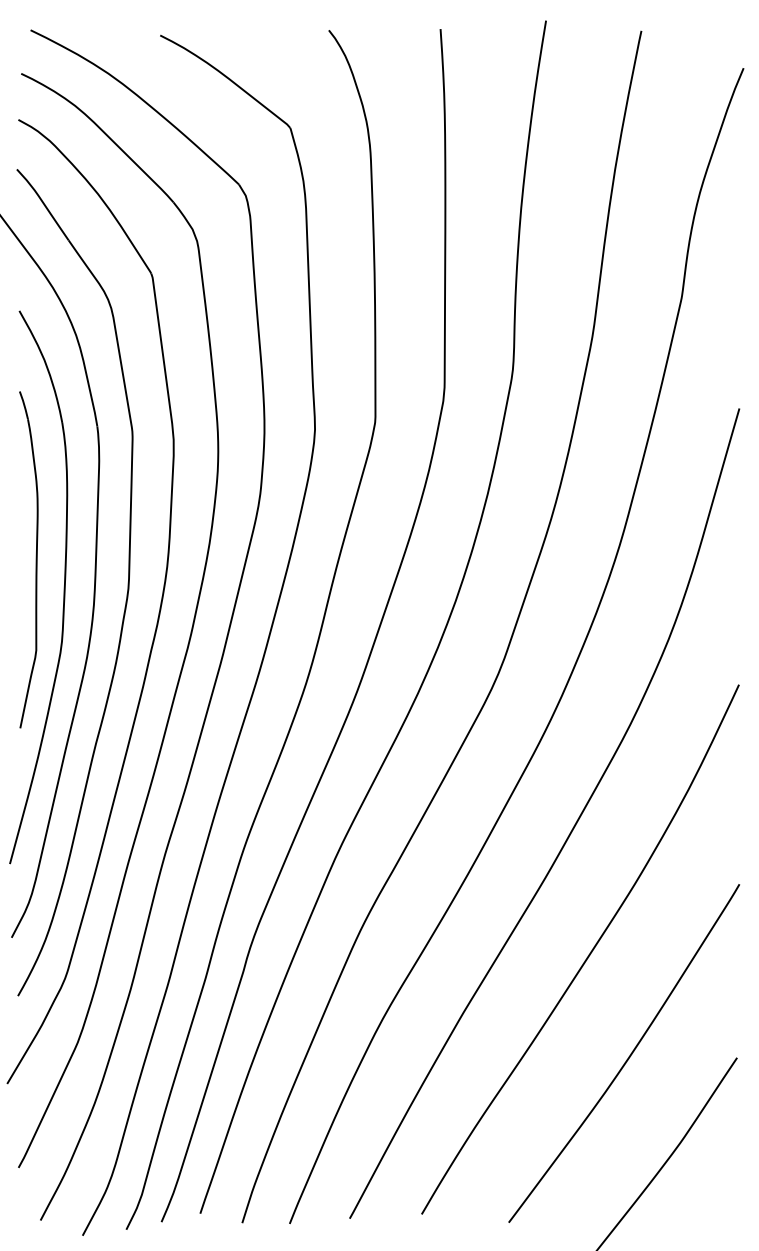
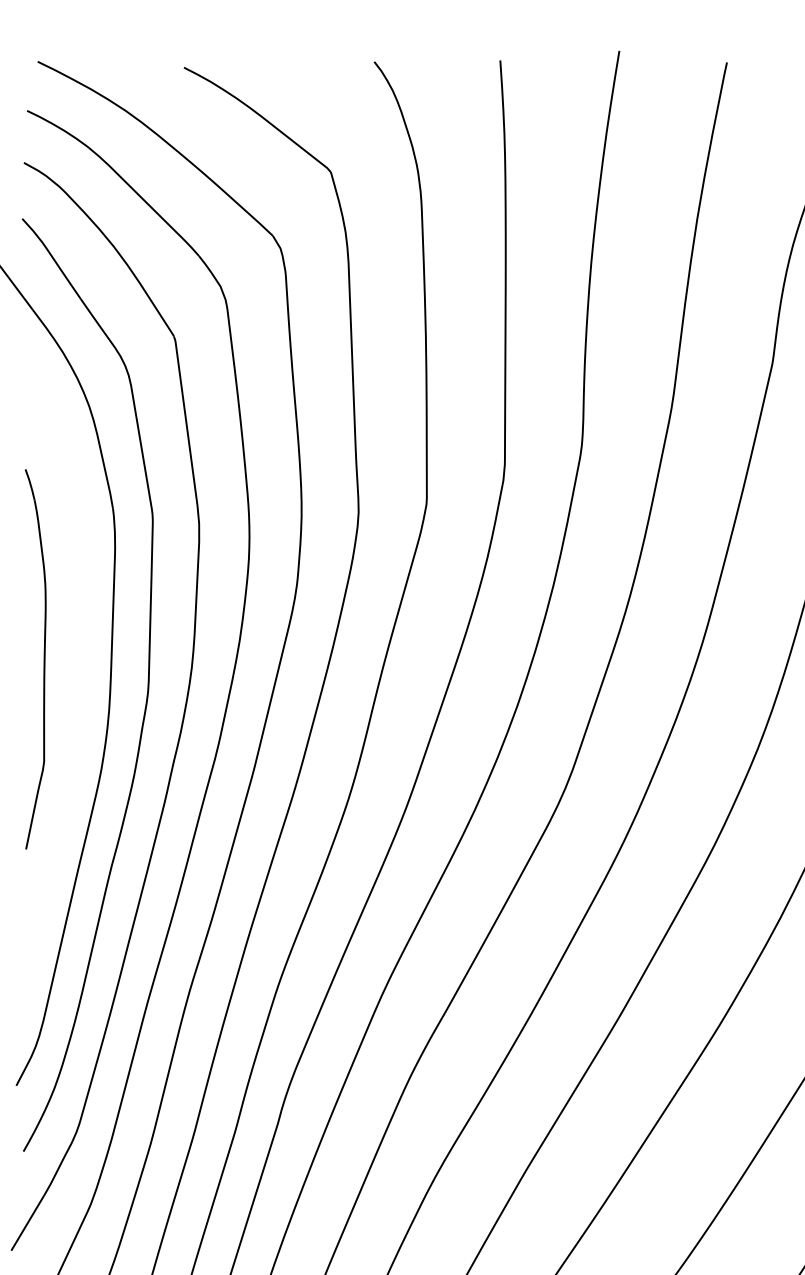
part: (63, 587) -> (74, 690), removed

